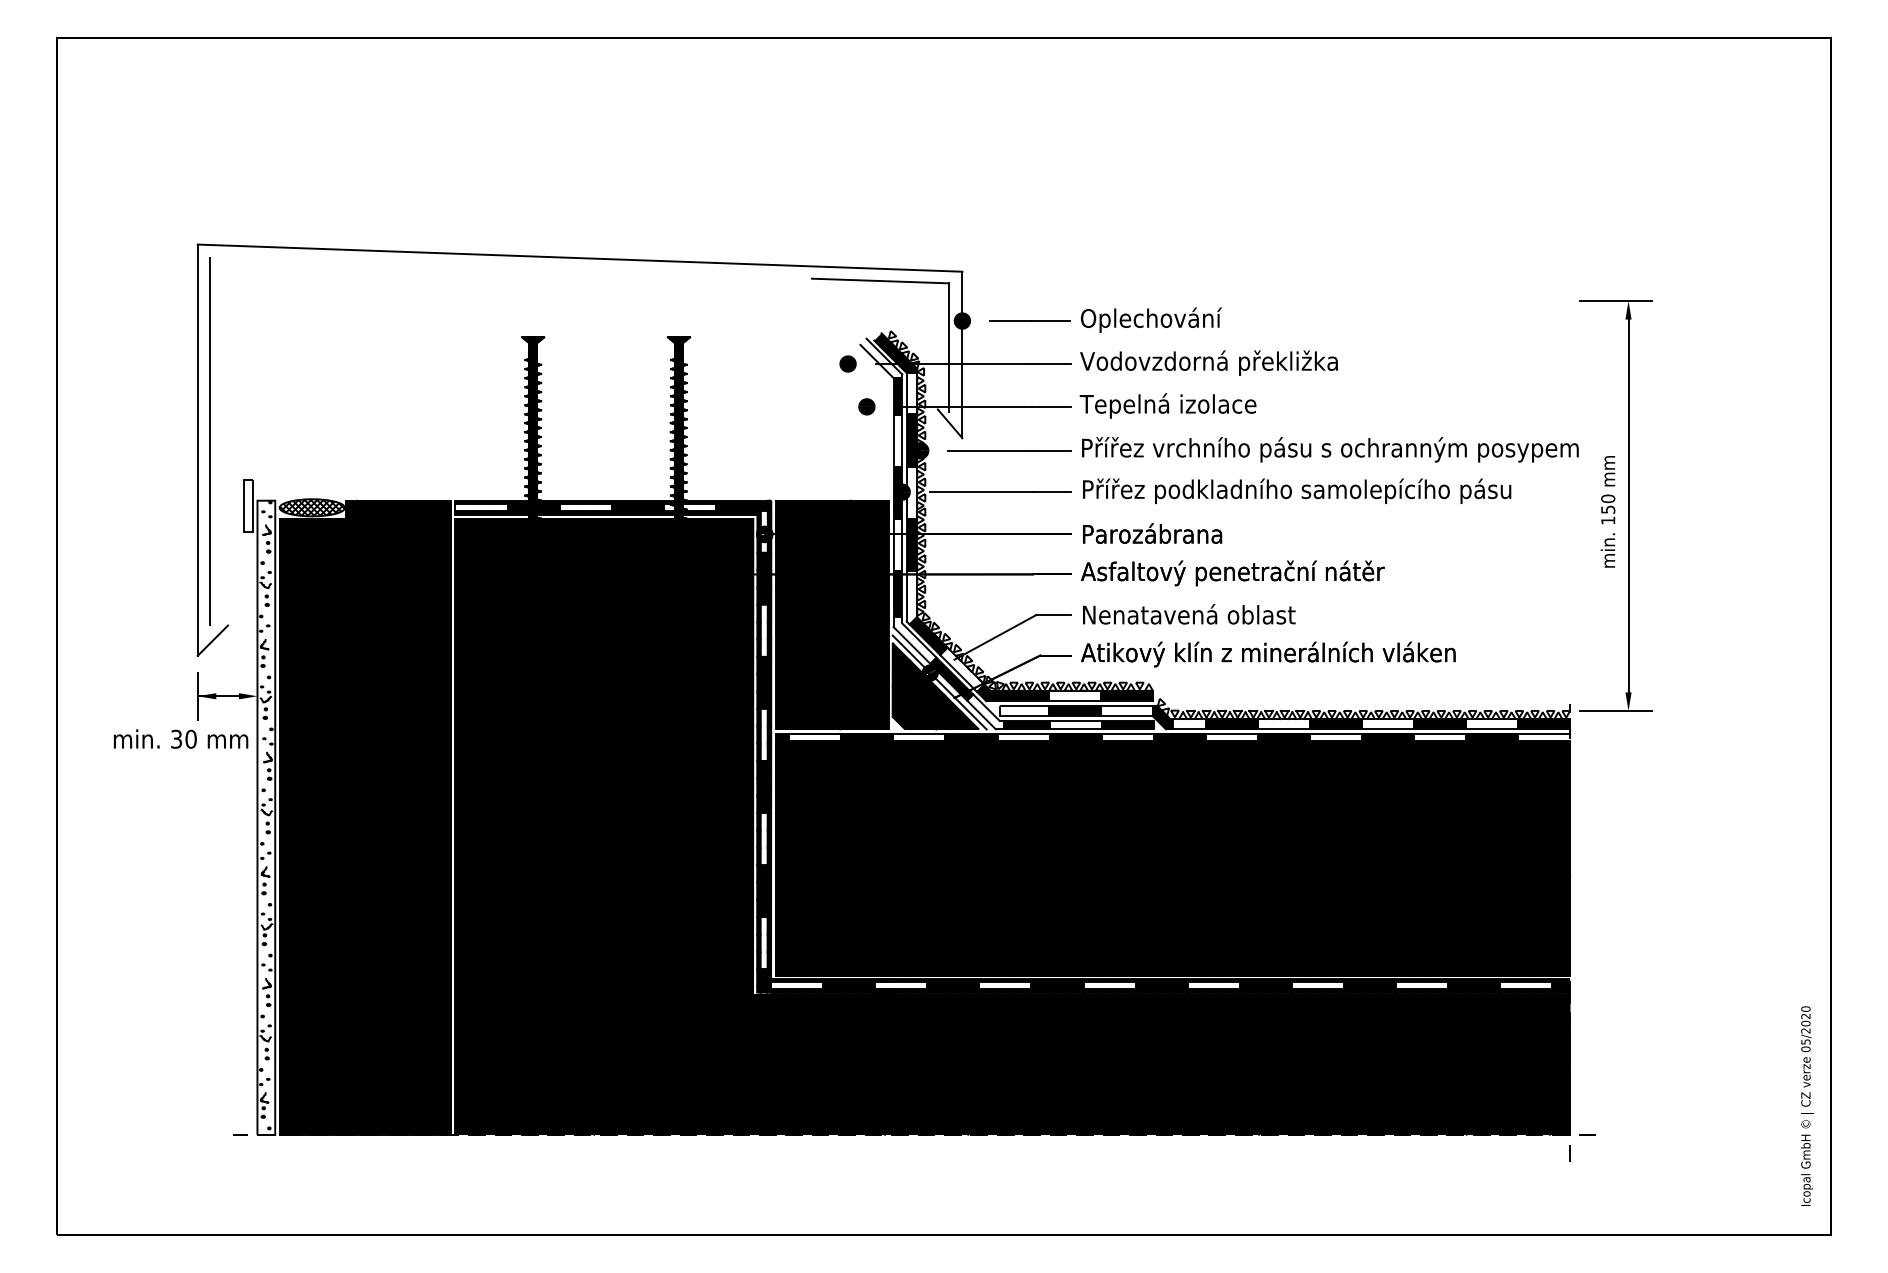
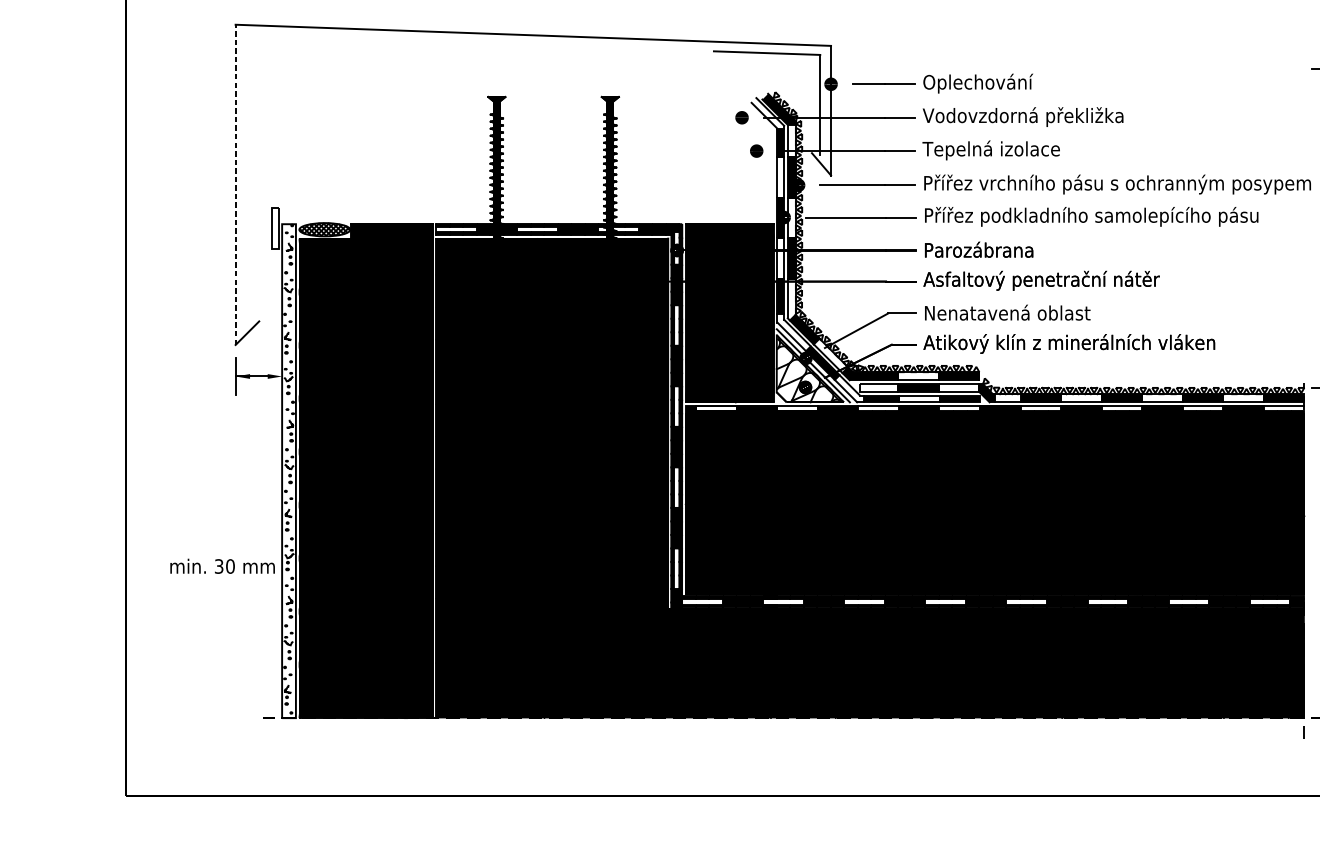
line: (209, 441) -> (244, 178), removed
line: (197, 450) -> (235, 185), solid -> dashed
fill: (935, 686) -> (810, 368), removed
text: (181, 738) -> (222, 565), moved

